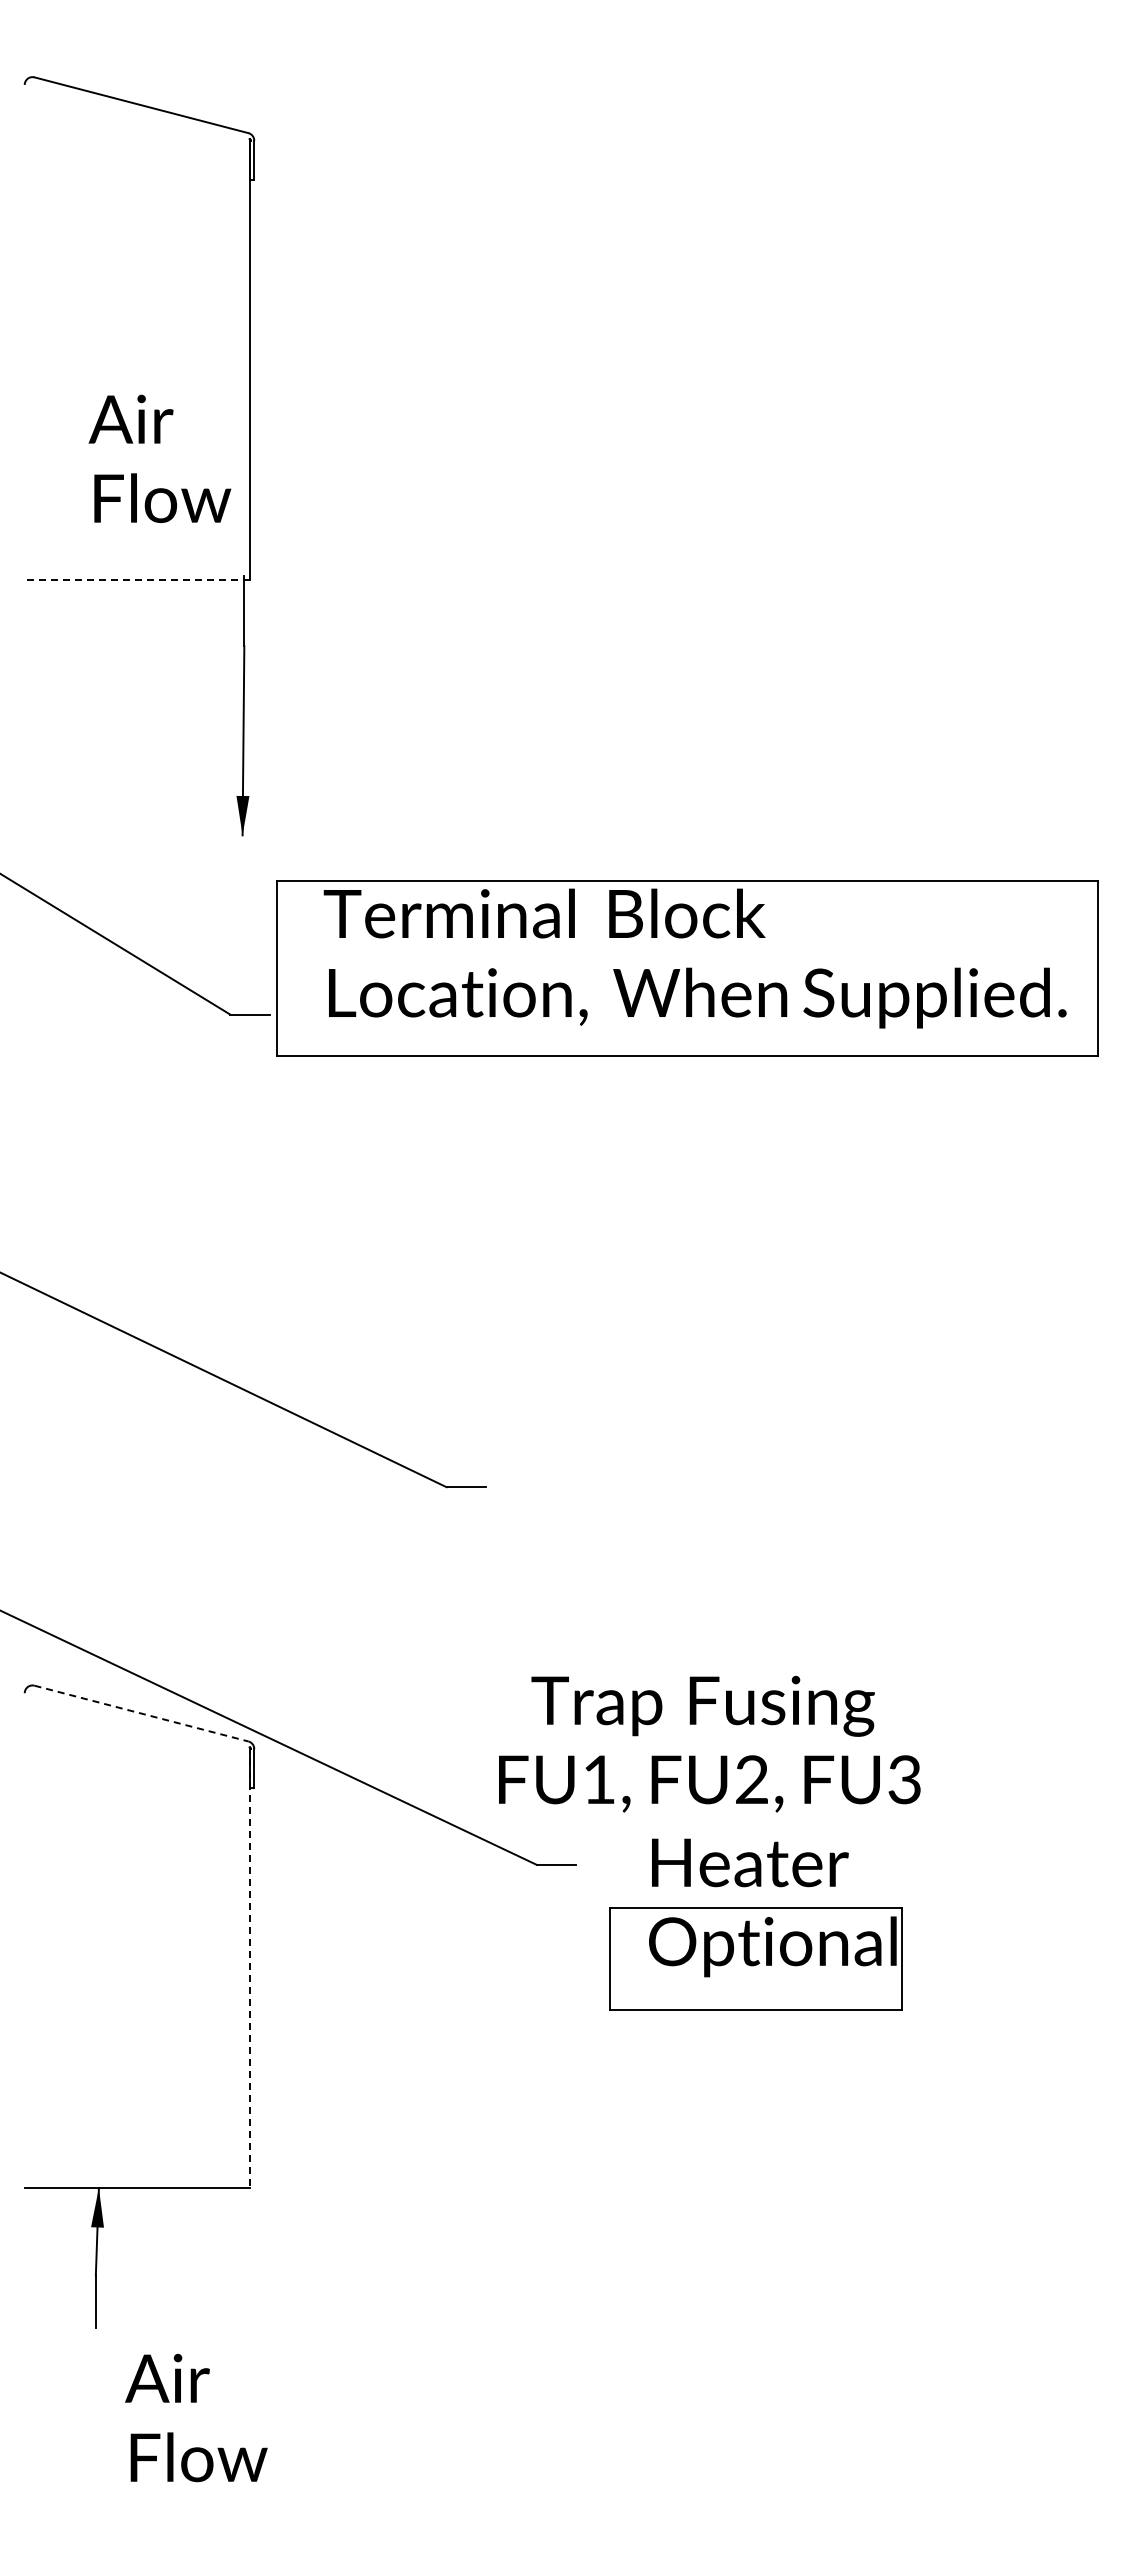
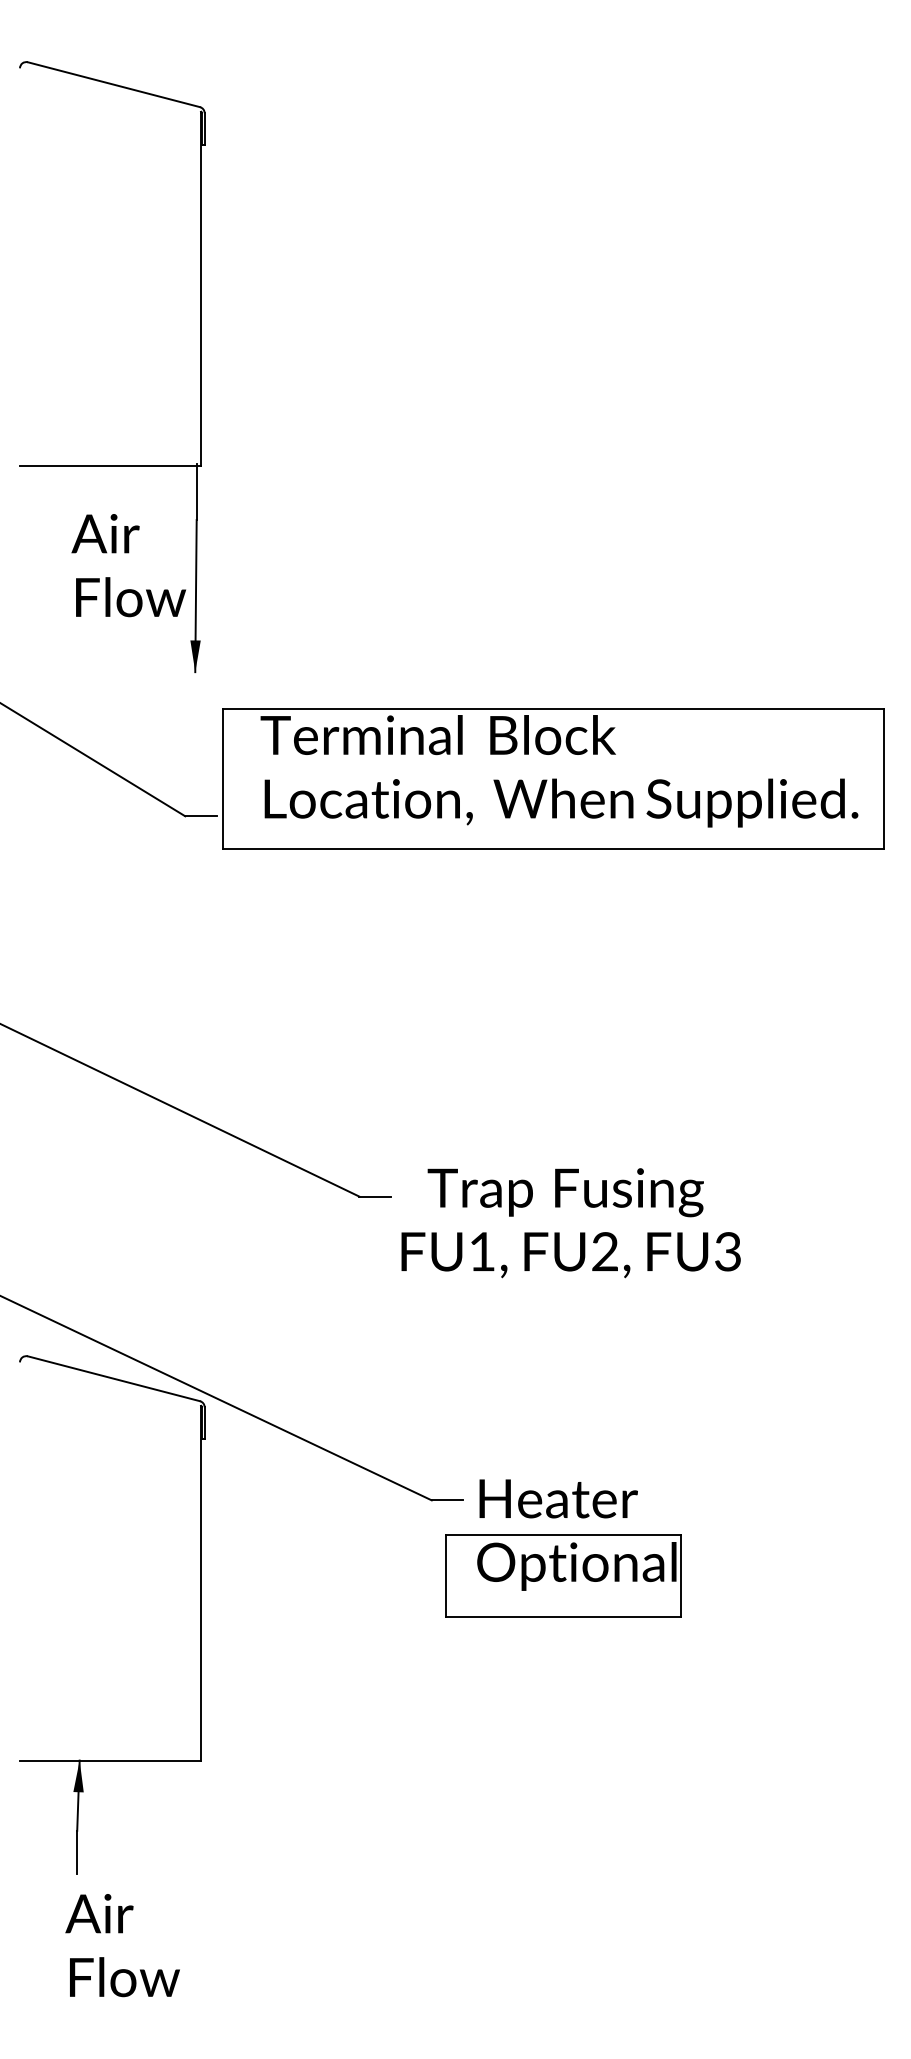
text: (159, 458) -> (128, 565), moved
line: (137, 579) -> (110, 466), dashed -> solid
line: (141, 1713) -> (113, 1378), dashed -> solid
text: (709, 1743) -> (570, 1222), moved
part: (755, 1924) -> (562, 1548), moved
line: (249, 1968) -> (200, 1583), dashed -> solid
text: (196, 2417) -> (122, 1945), moved

